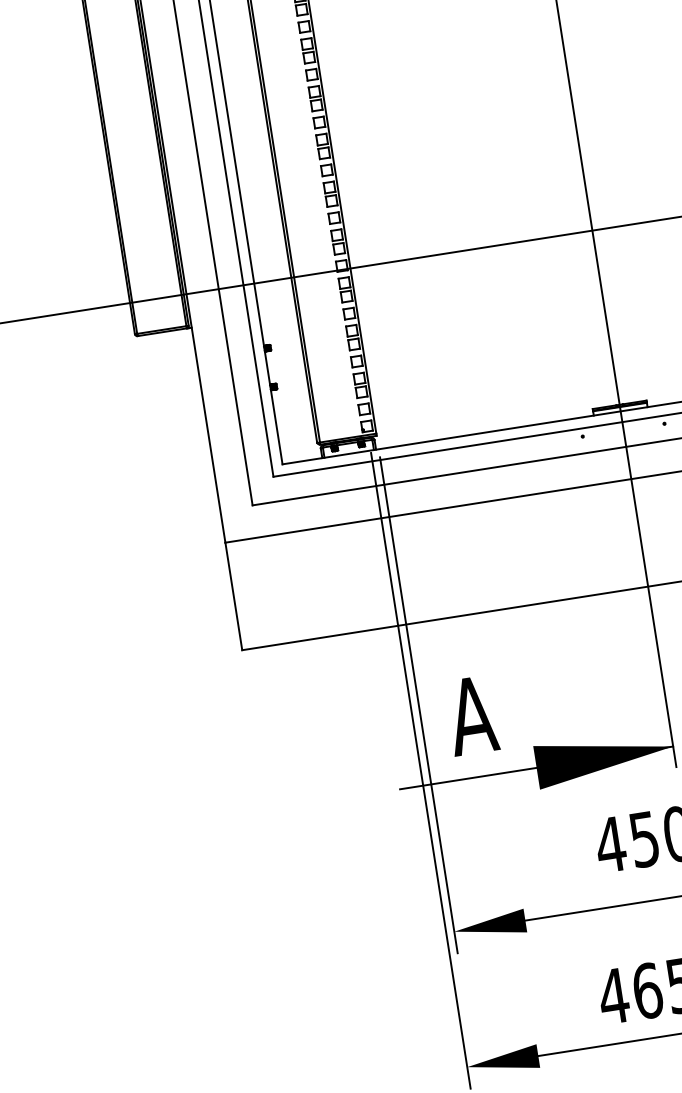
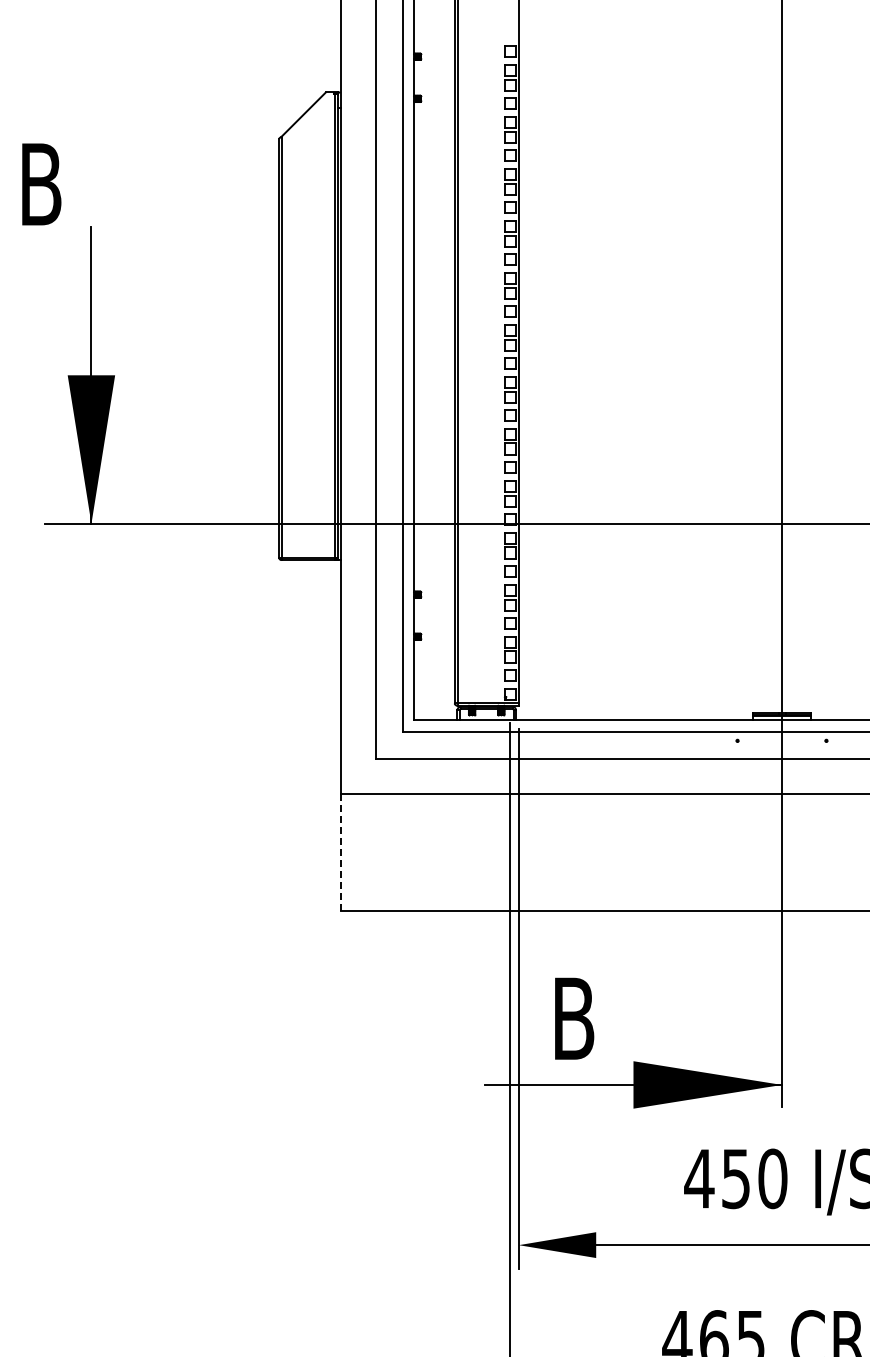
line: (233, 596) -> (340, 852), solid -> dashed
text: (471, 715) -> (573, 1018), A -> B

